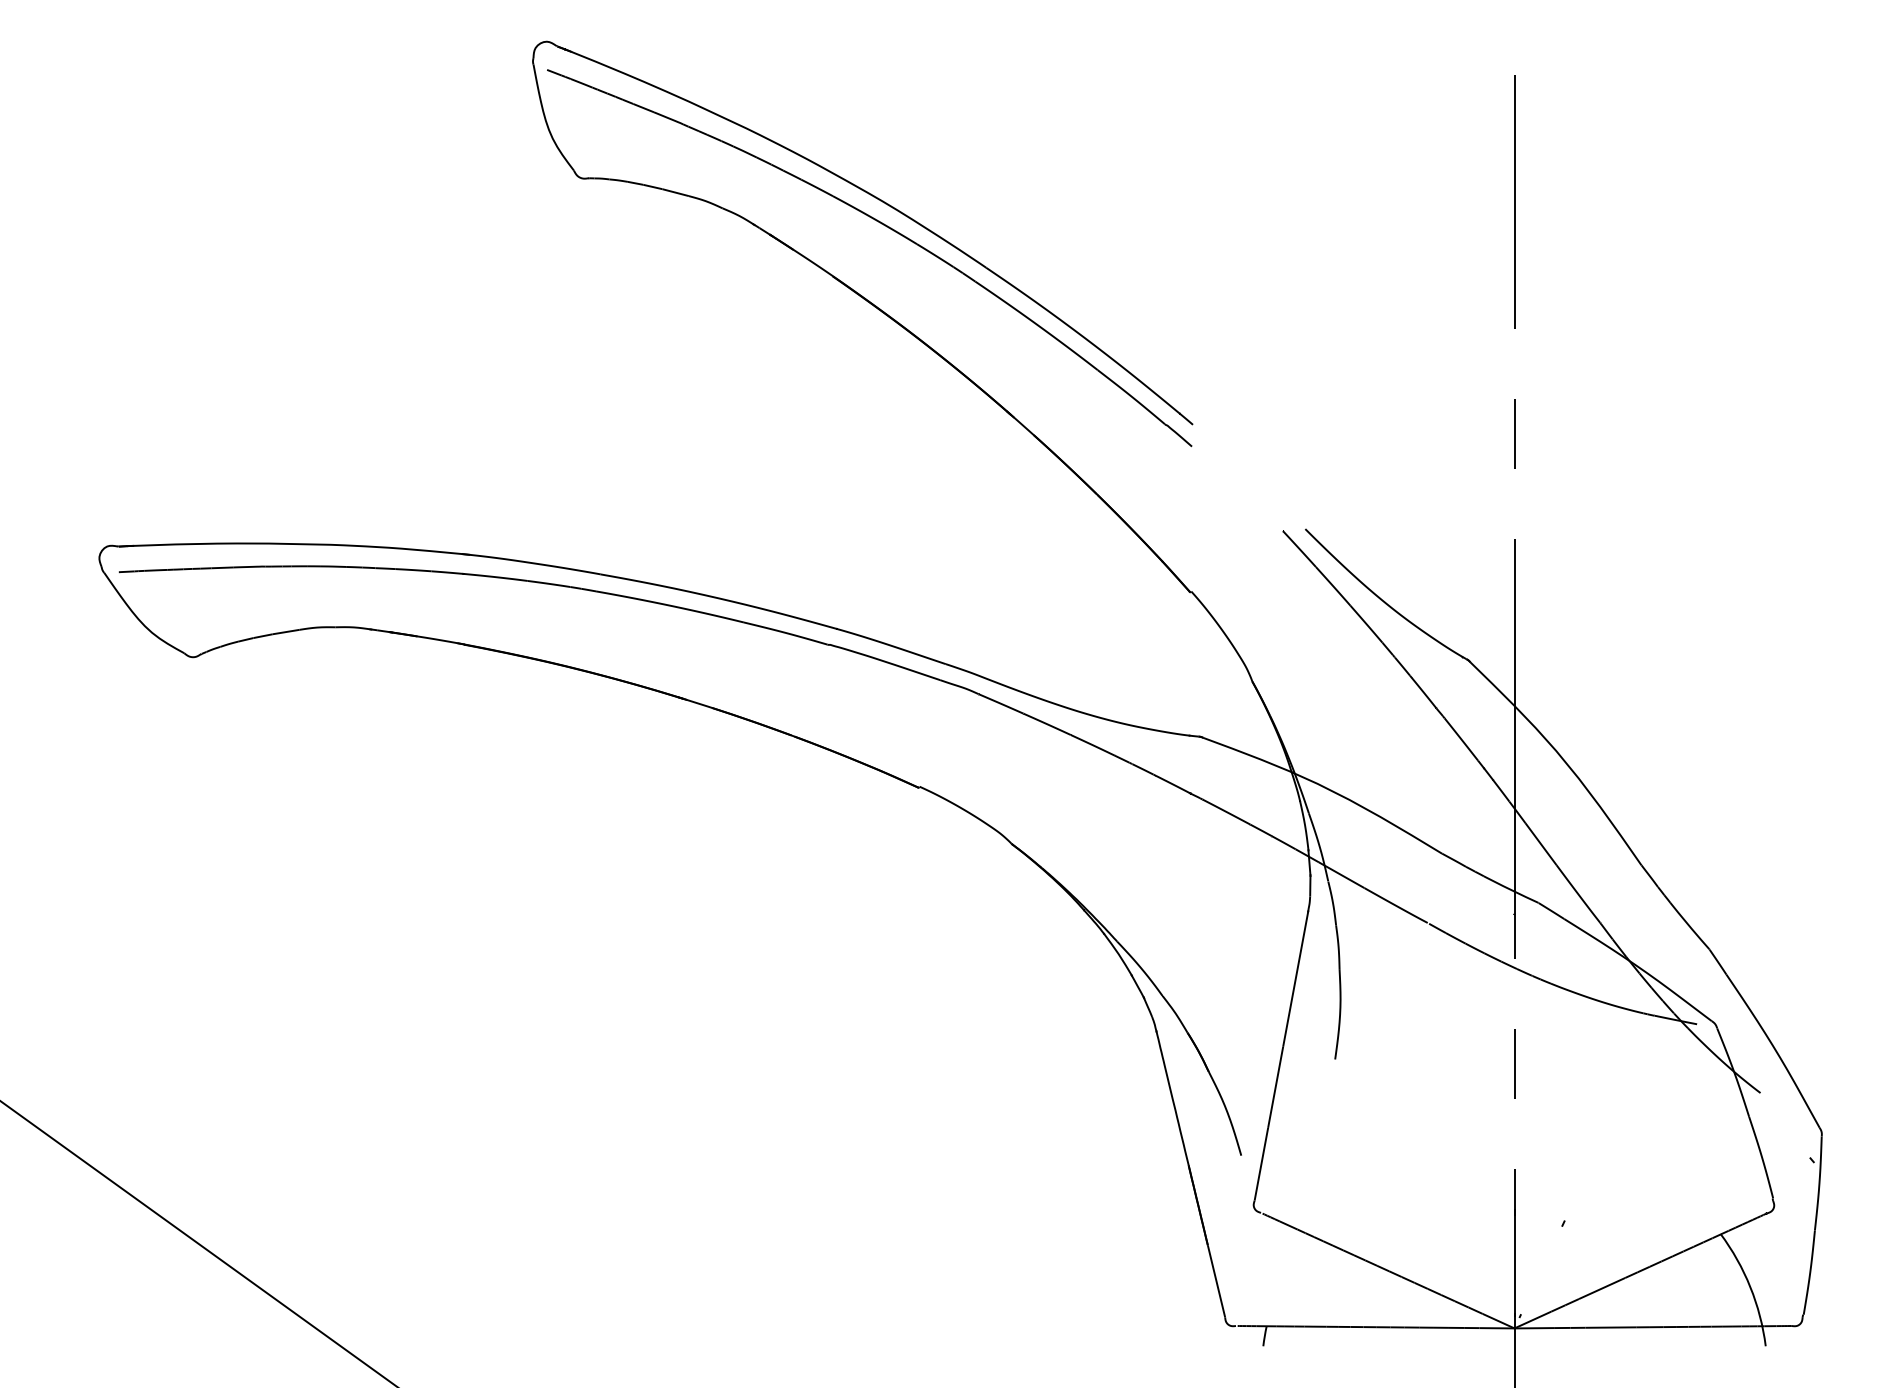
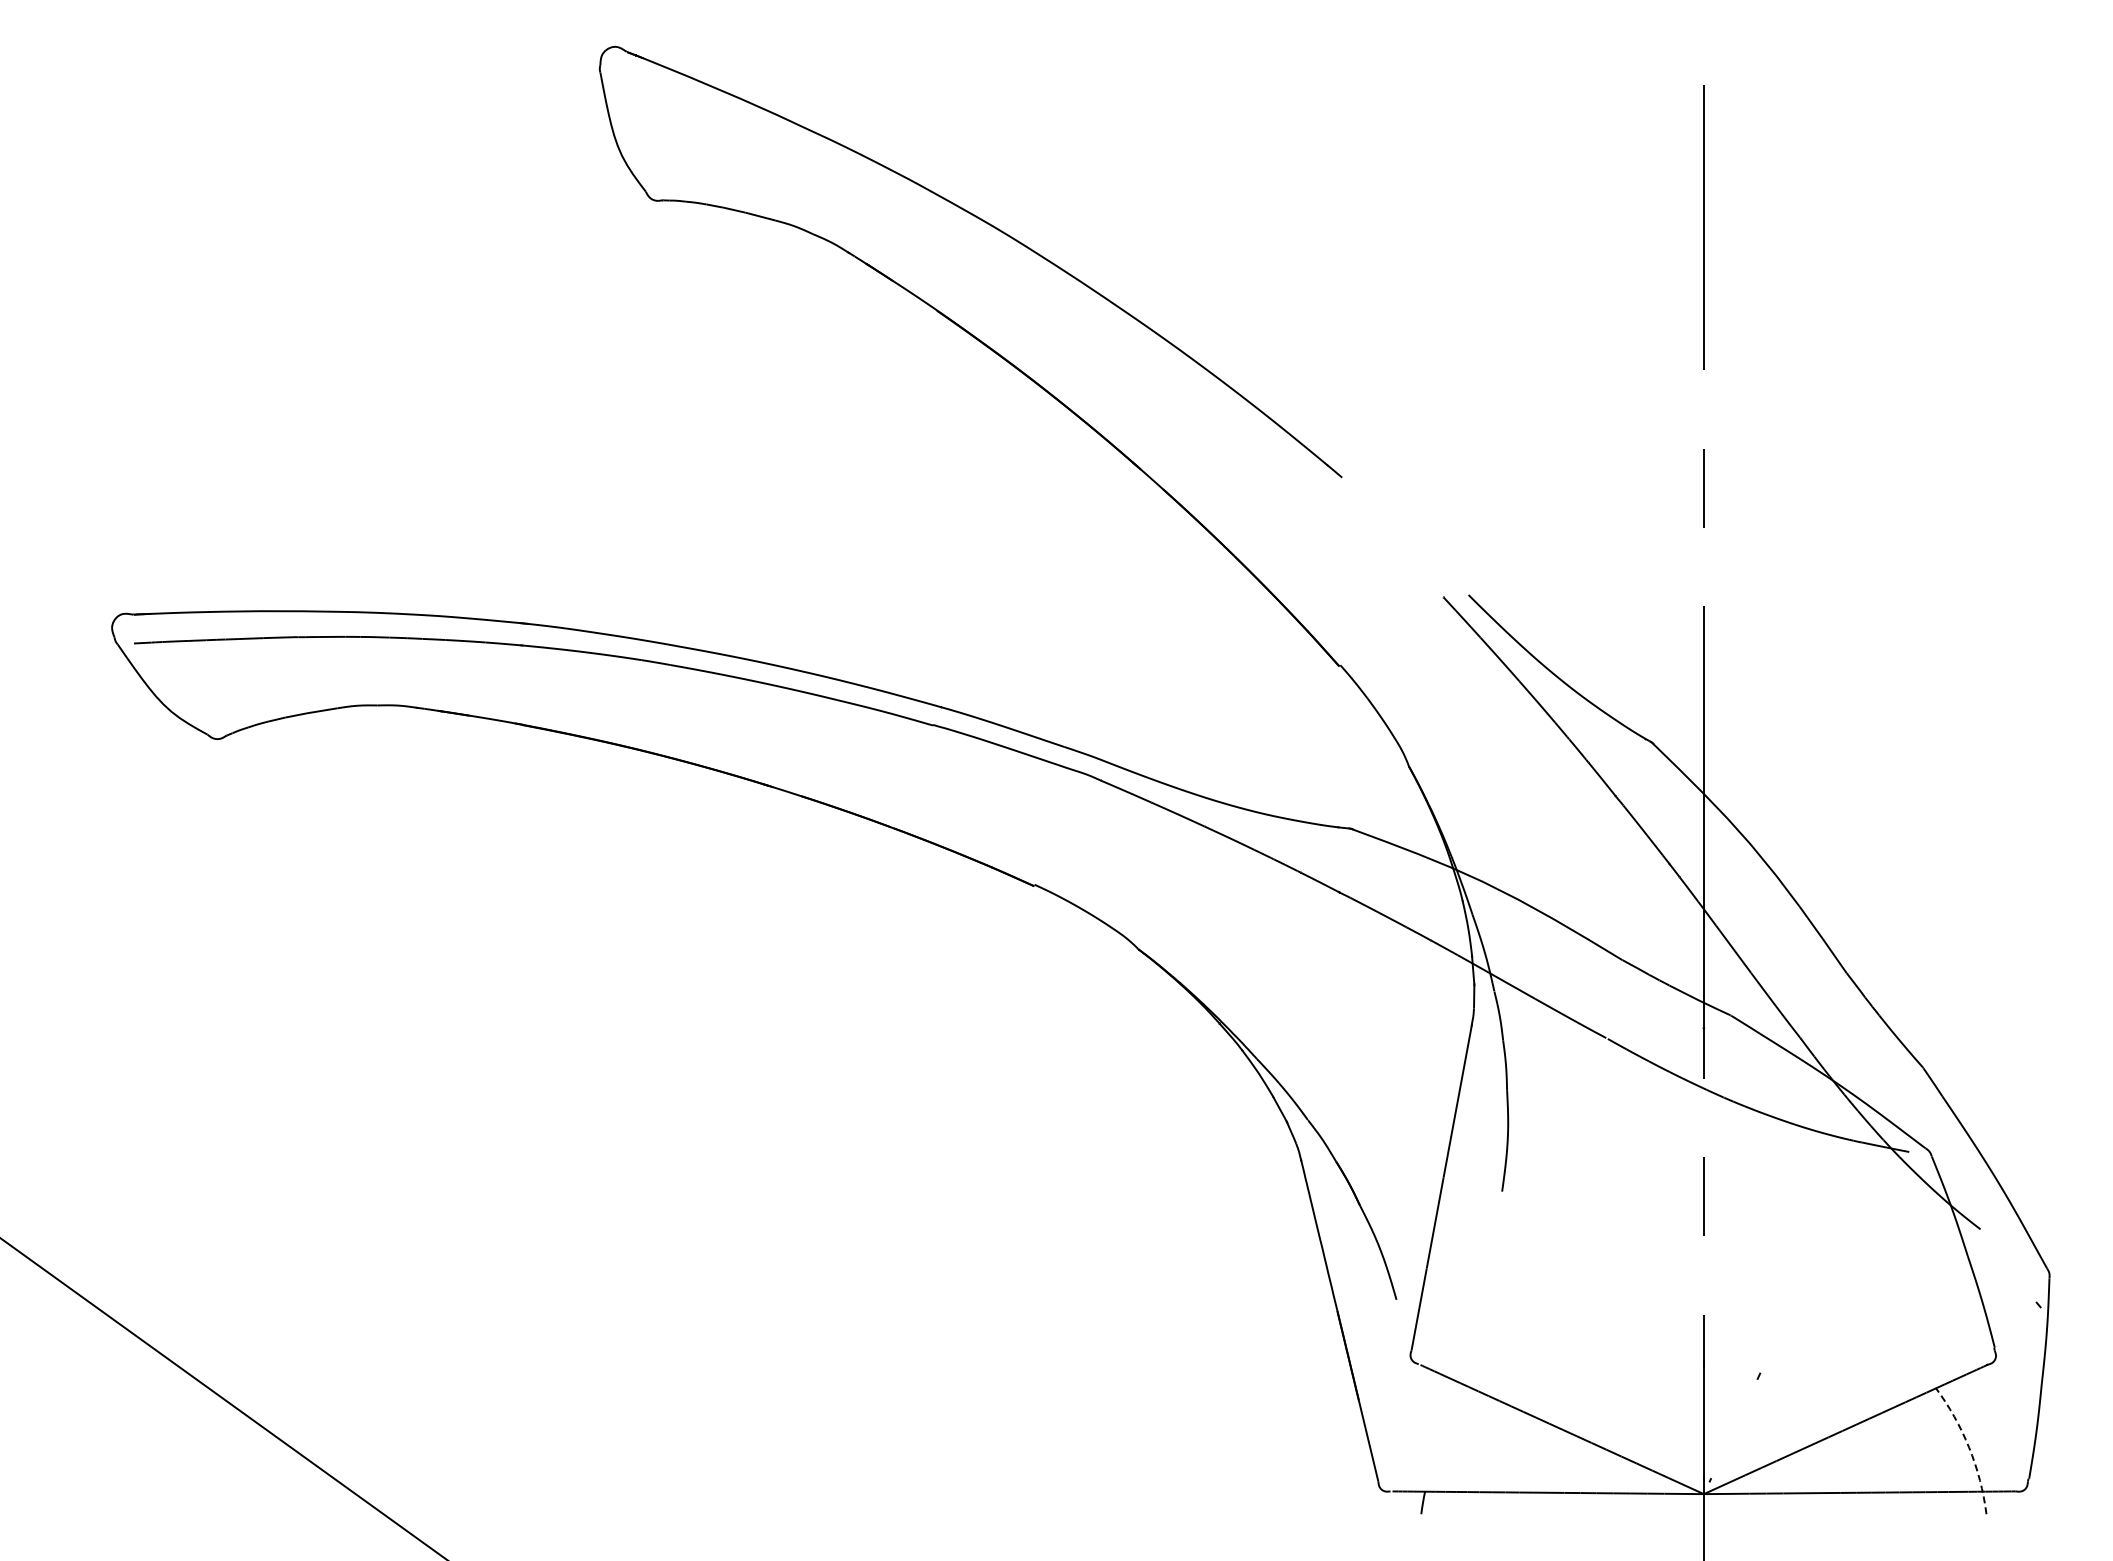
part: (886, 227) -> (997, 255), removed
arc: (1750, 1286) -> (1969, 1447), solid -> dashed

